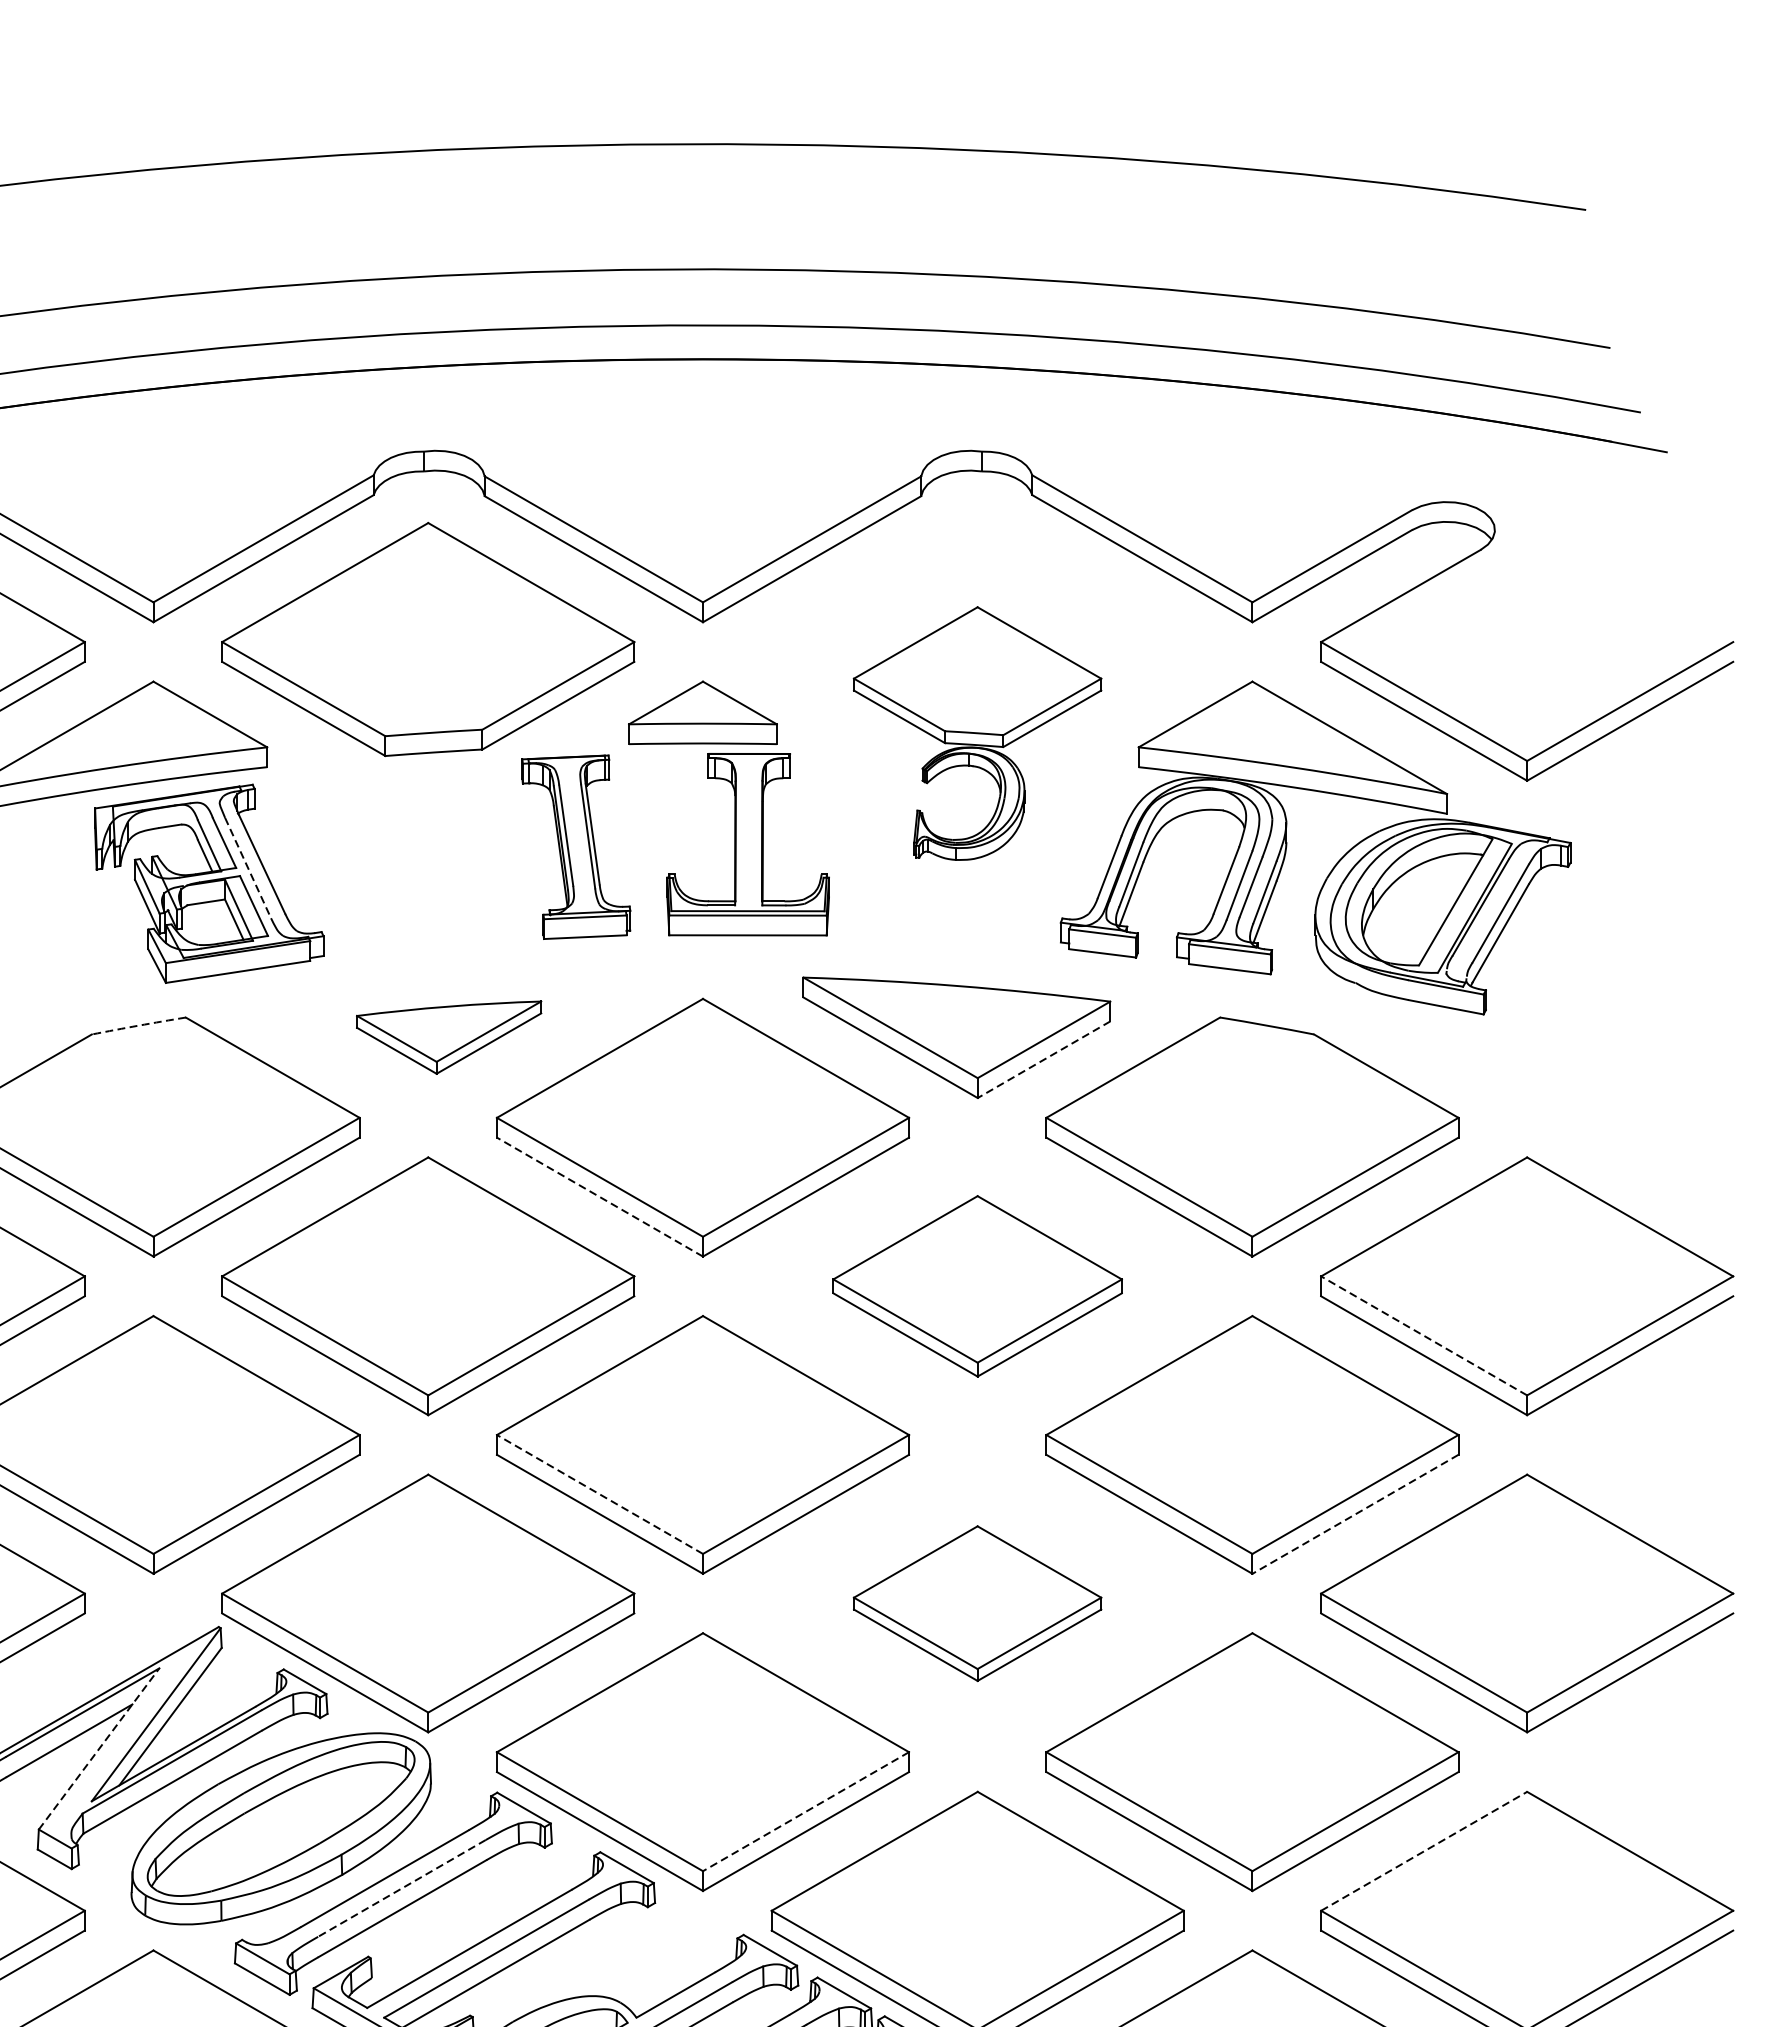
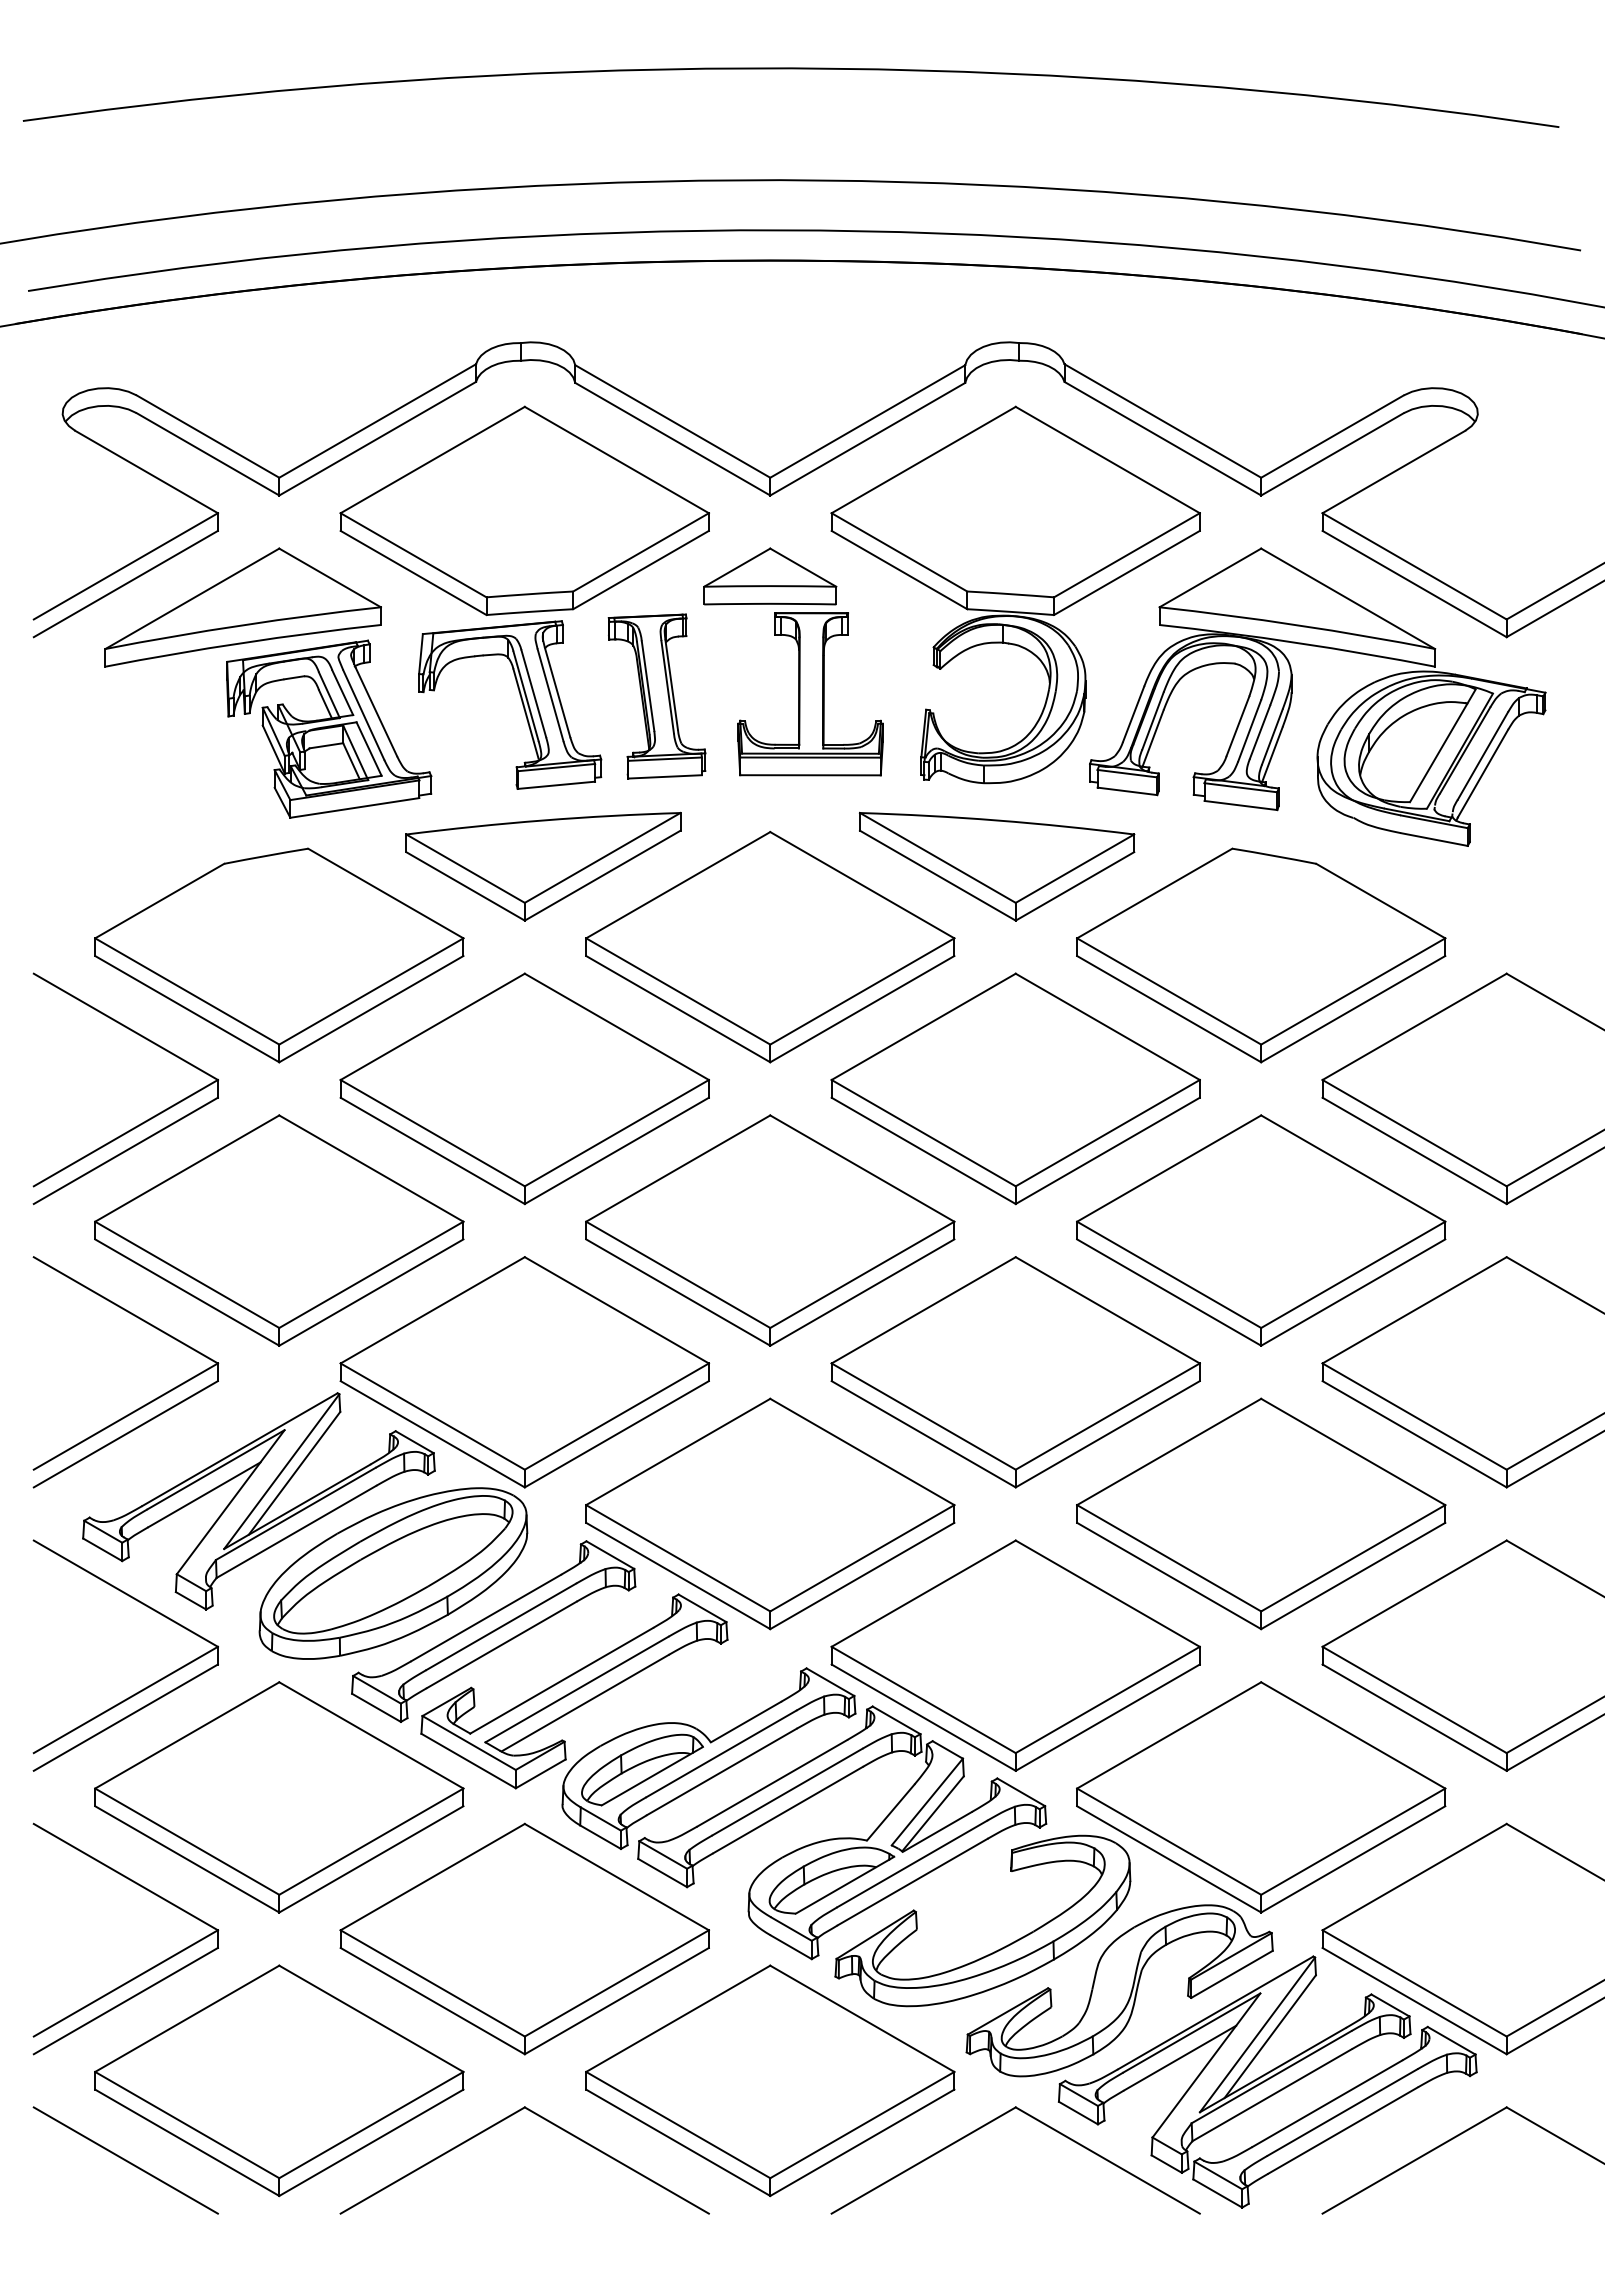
part: (977, 733) -> (1015, 594), size x1.67
part: (424, 853) -> (521, 702), added
line: (248, 868) -> (364, 715), dashed -> solid
arc: (139, 1025) -> (266, 855), dashed -> solid
part: (449, 1037) -> (543, 866), size x1.67
line: (1043, 1059) -> (1074, 886), dashed -> solid
line: (599, 1196) -> (677, 1008), dashed -> solid
part: (977, 1285) -> (1015, 1088), size x1.43
line: (1424, 1335) -> (1414, 1132), dashed -> solid
line: (599, 1494) -> (677, 1274), dashed -> solid
line: (1354, 1514) -> (1352, 1292), dashed -> solid
part: (977, 1603) -> (1015, 1372), size x1.67
line: (98, 1749) -> (230, 1502), dashed -> solid
line: (805, 1811) -> (861, 1558), dashed -> solid
line: (1425, 1851) -> (1415, 1593), dashed -> solid
line: (401, 1889) -> (500, 1627), dashed -> solid

